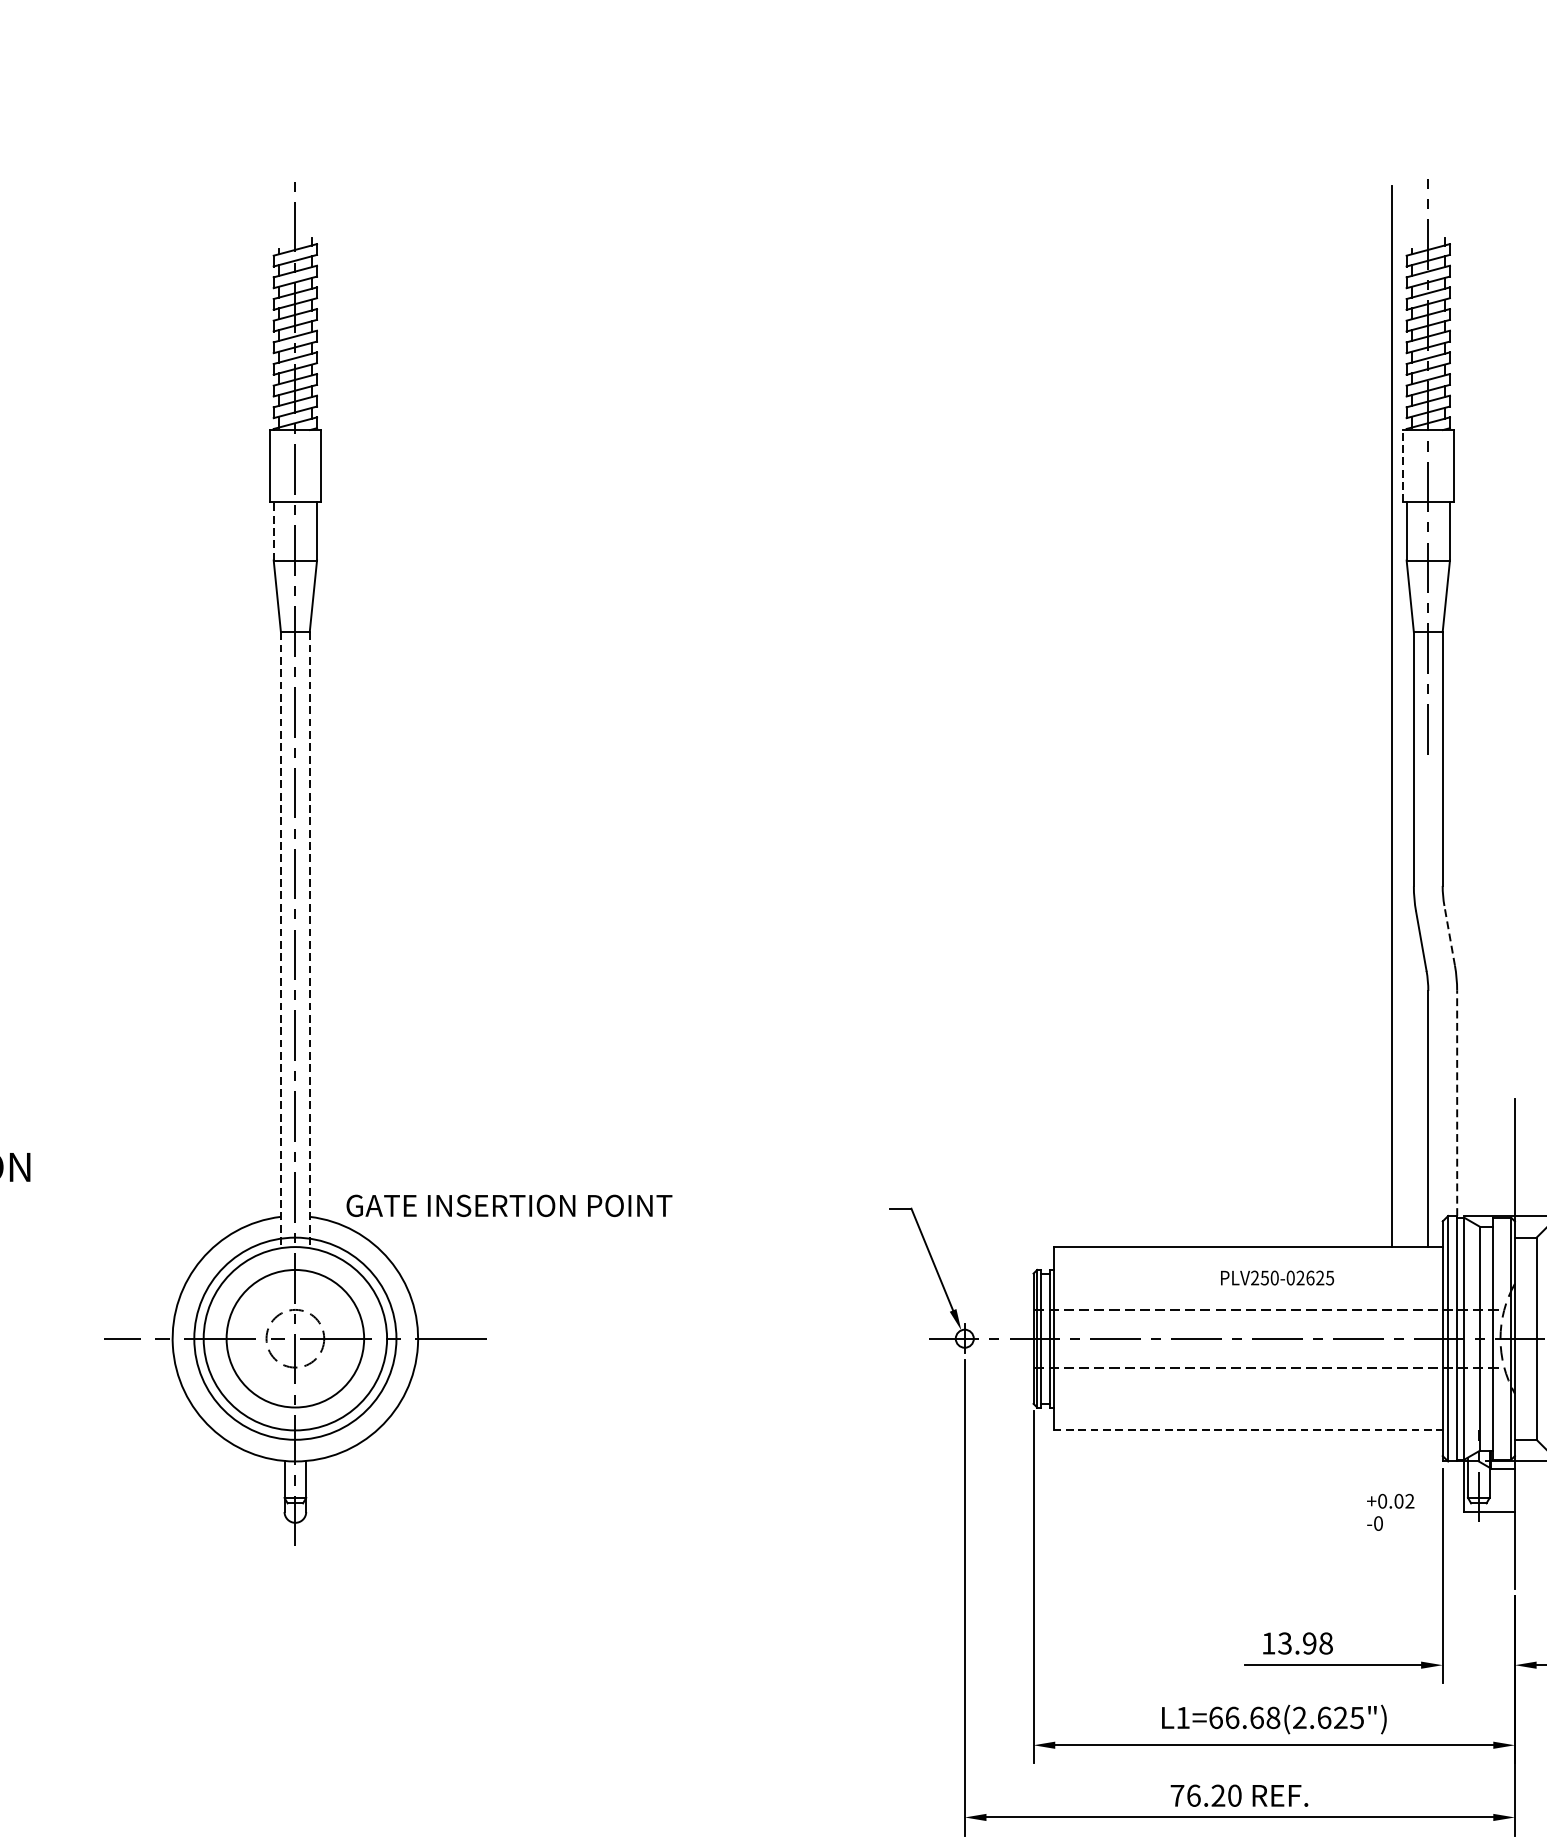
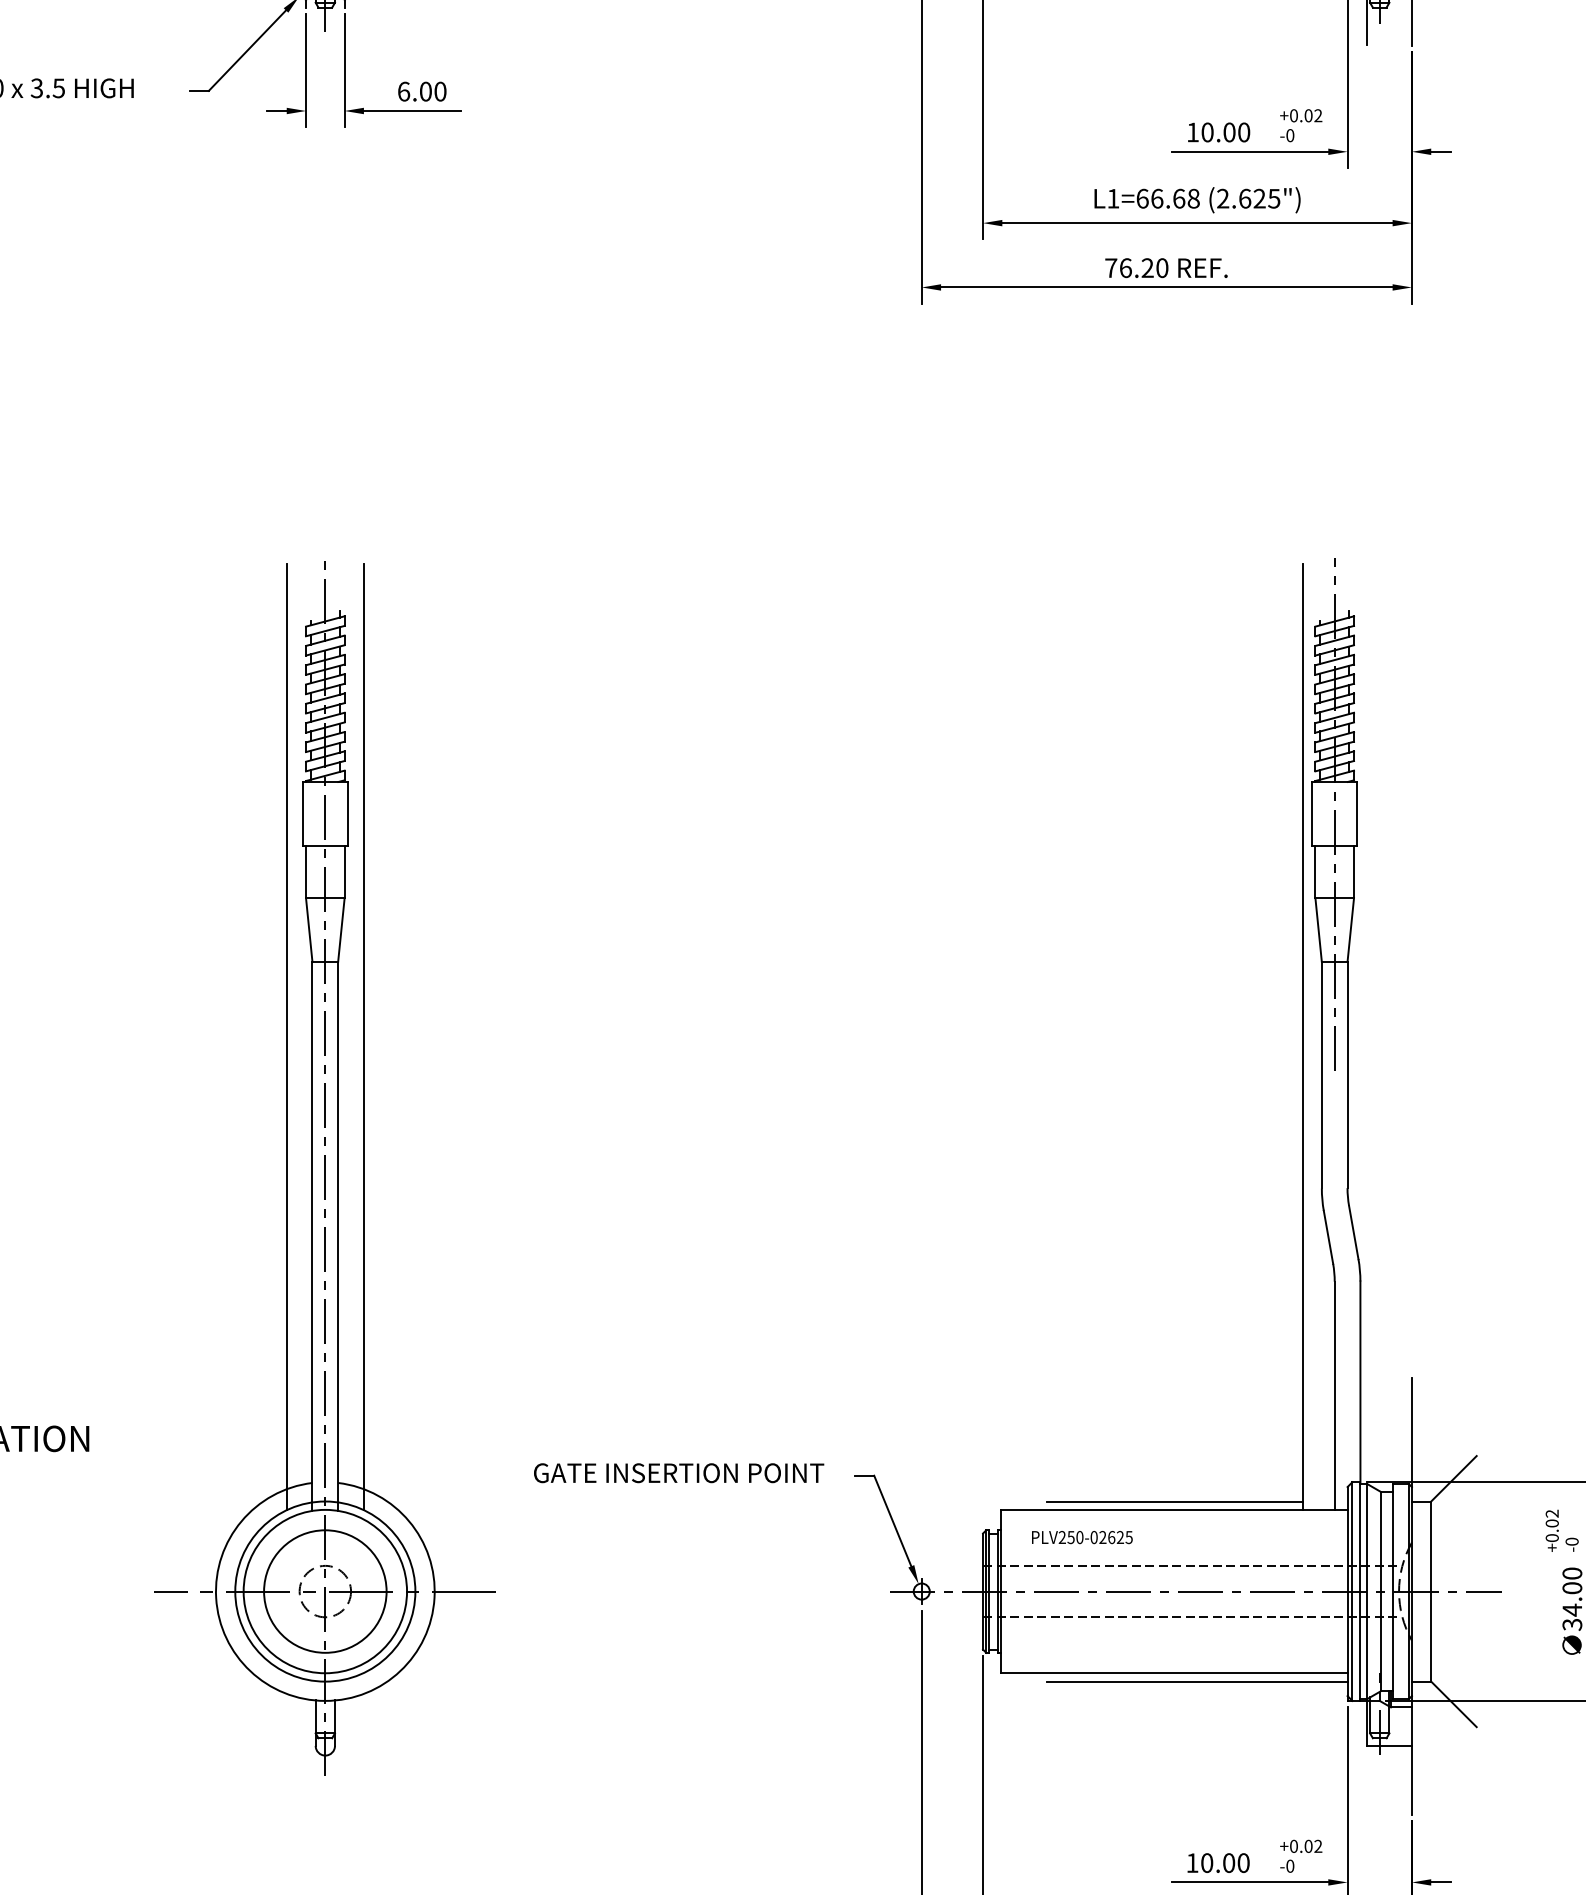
line: (1403, 465) -> (1312, 813), dashed -> solid
line: (274, 531) -> (306, 872), dashed -> solid
line: (251, 716) -> (286, 1037), added
line: (338, 716) -> (363, 1037), added
line: (1449, 935) -> (1353, 1232), dashed -> solid
line: (280, 940) -> (312, 1236), dashed -> solid
line: (310, 940) -> (338, 1236), dashed -> solid
line: (1457, 1102) -> (1360, 1381), dashed -> solid
text: (509, 1206) -> (679, 1473), moved
line: (1248, 1237) -> (1174, 1501), added
text: (1277, 1278) -> (1082, 1537), moved
line: (1248, 1430) -> (1174, 1673), dashed -> solid
line: (1274, 1439) -> (1197, 1681), added
text: (1391, 1511) -> (1301, 1855), moved
text: (1304, 1642) -> (1224, 1862), 13.98 -> 10.00

